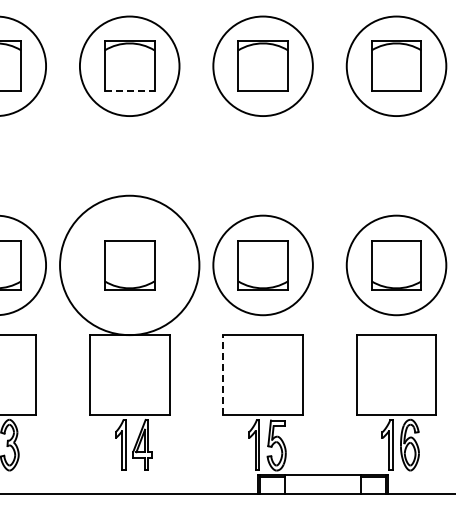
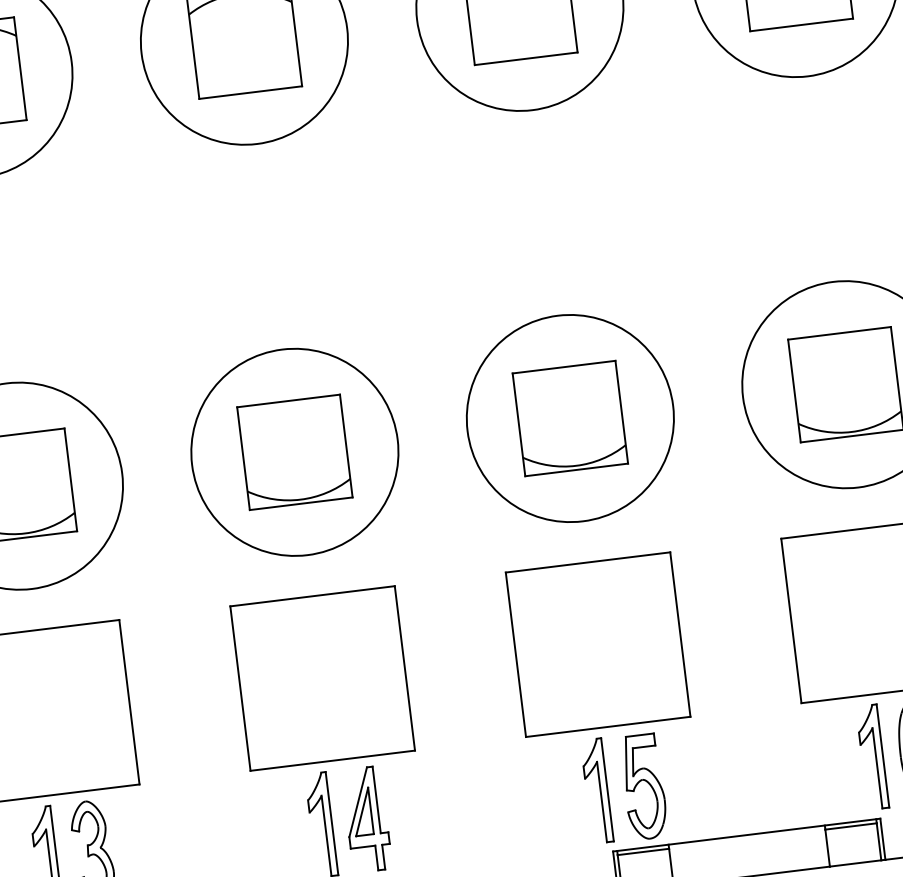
line: (129, 91) -> (250, 93), dashed -> solid
circle: (129, 265) -> (294, 452), size x0.71
line: (223, 374) -> (516, 653), dashed -> solid

